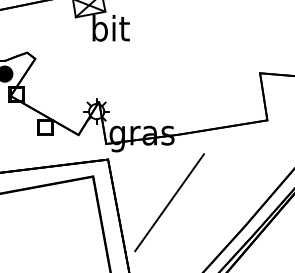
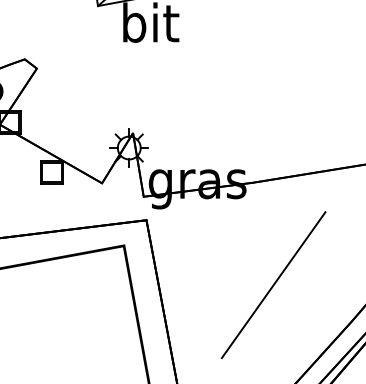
line: (169, 202) -> (273, 284), moved

